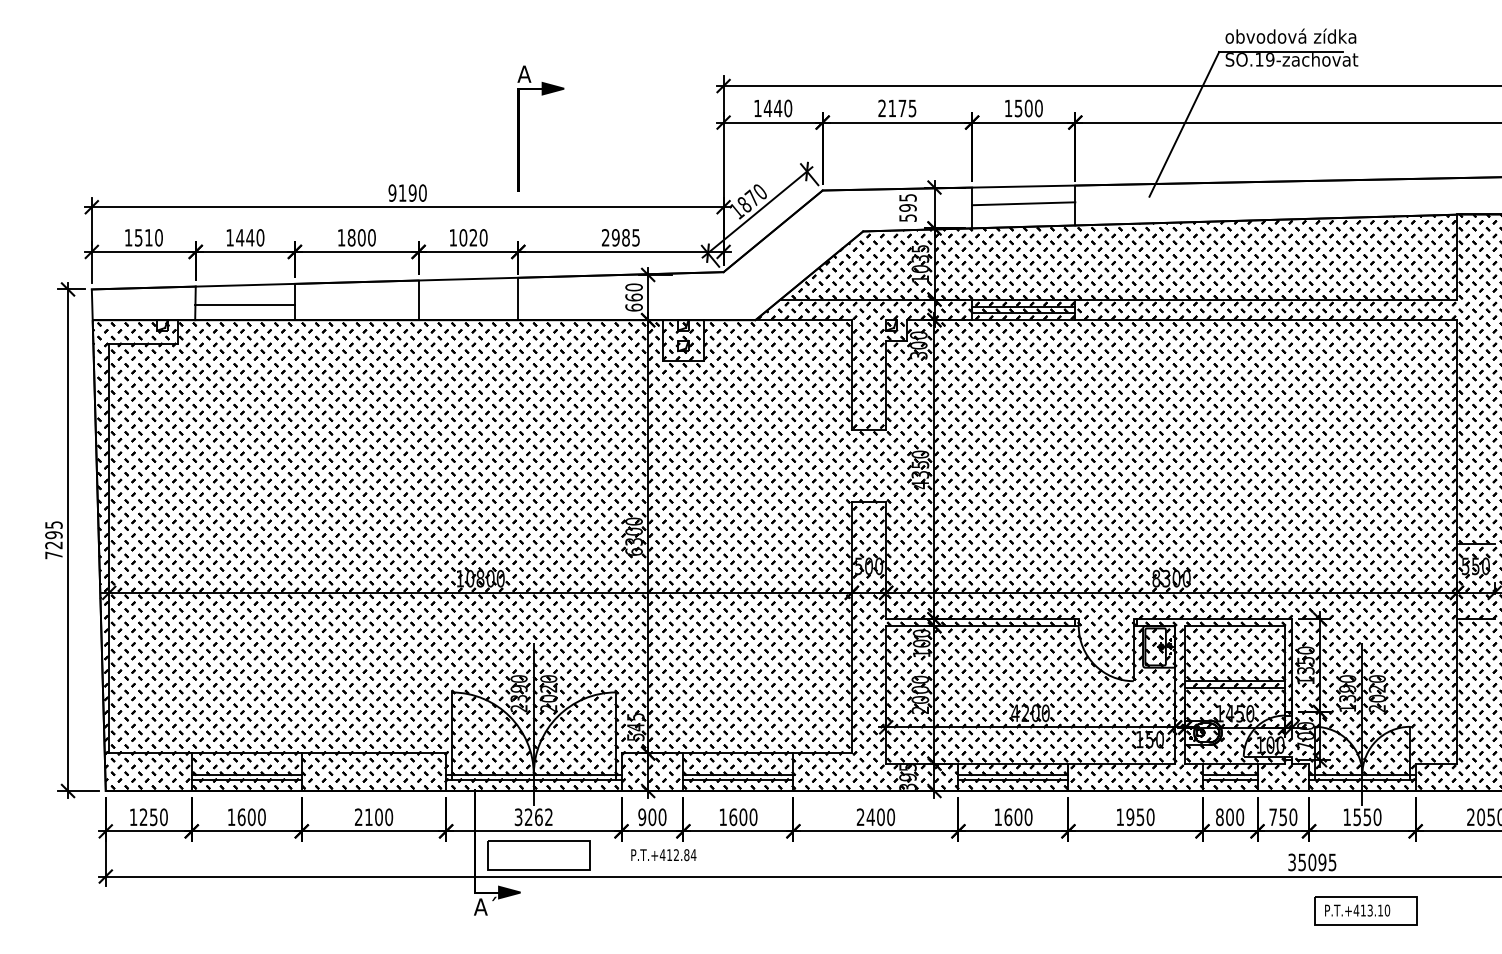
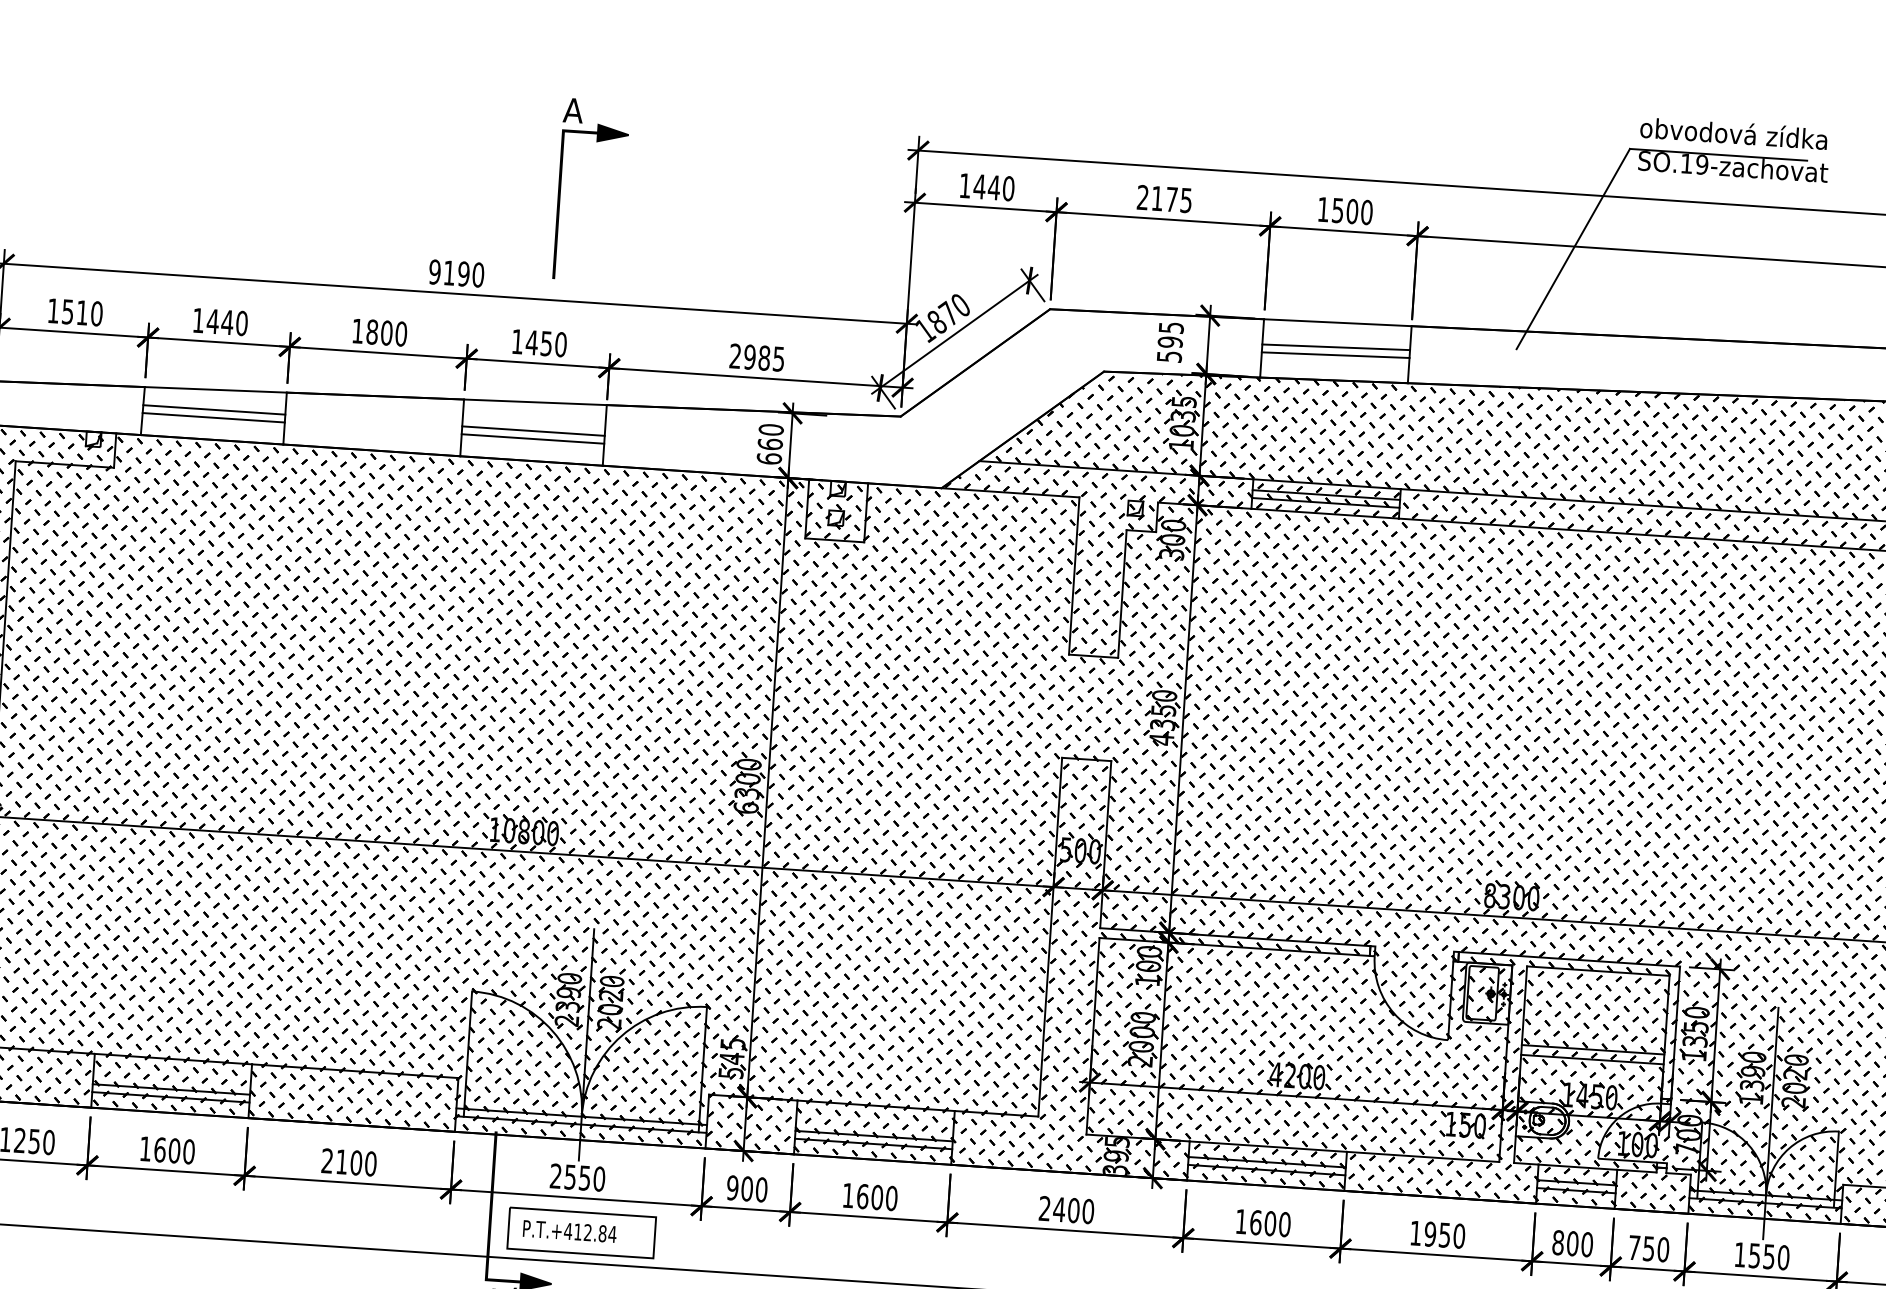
part: (519, 128) -> (561, 187), moved
line: (1023, 208) -> (1335, 354), added
text: (468, 237) -> (539, 342), 1020 -> 1450
line: (244, 299) -> (213, 410), added
line: (468, 299) -> (533, 431), added
line: (468, 304) -> (533, 438), added
text: (533, 817) -> (577, 1177), 3262 -> 2550
text: (663, 855) -> (569, 1232), moved

